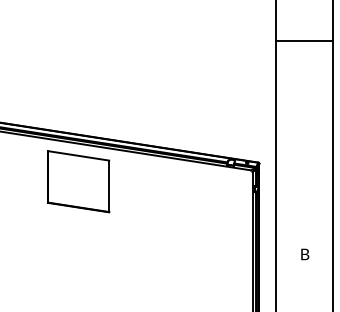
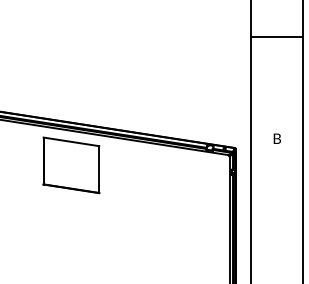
text: (305, 254) -> (277, 138), moved

